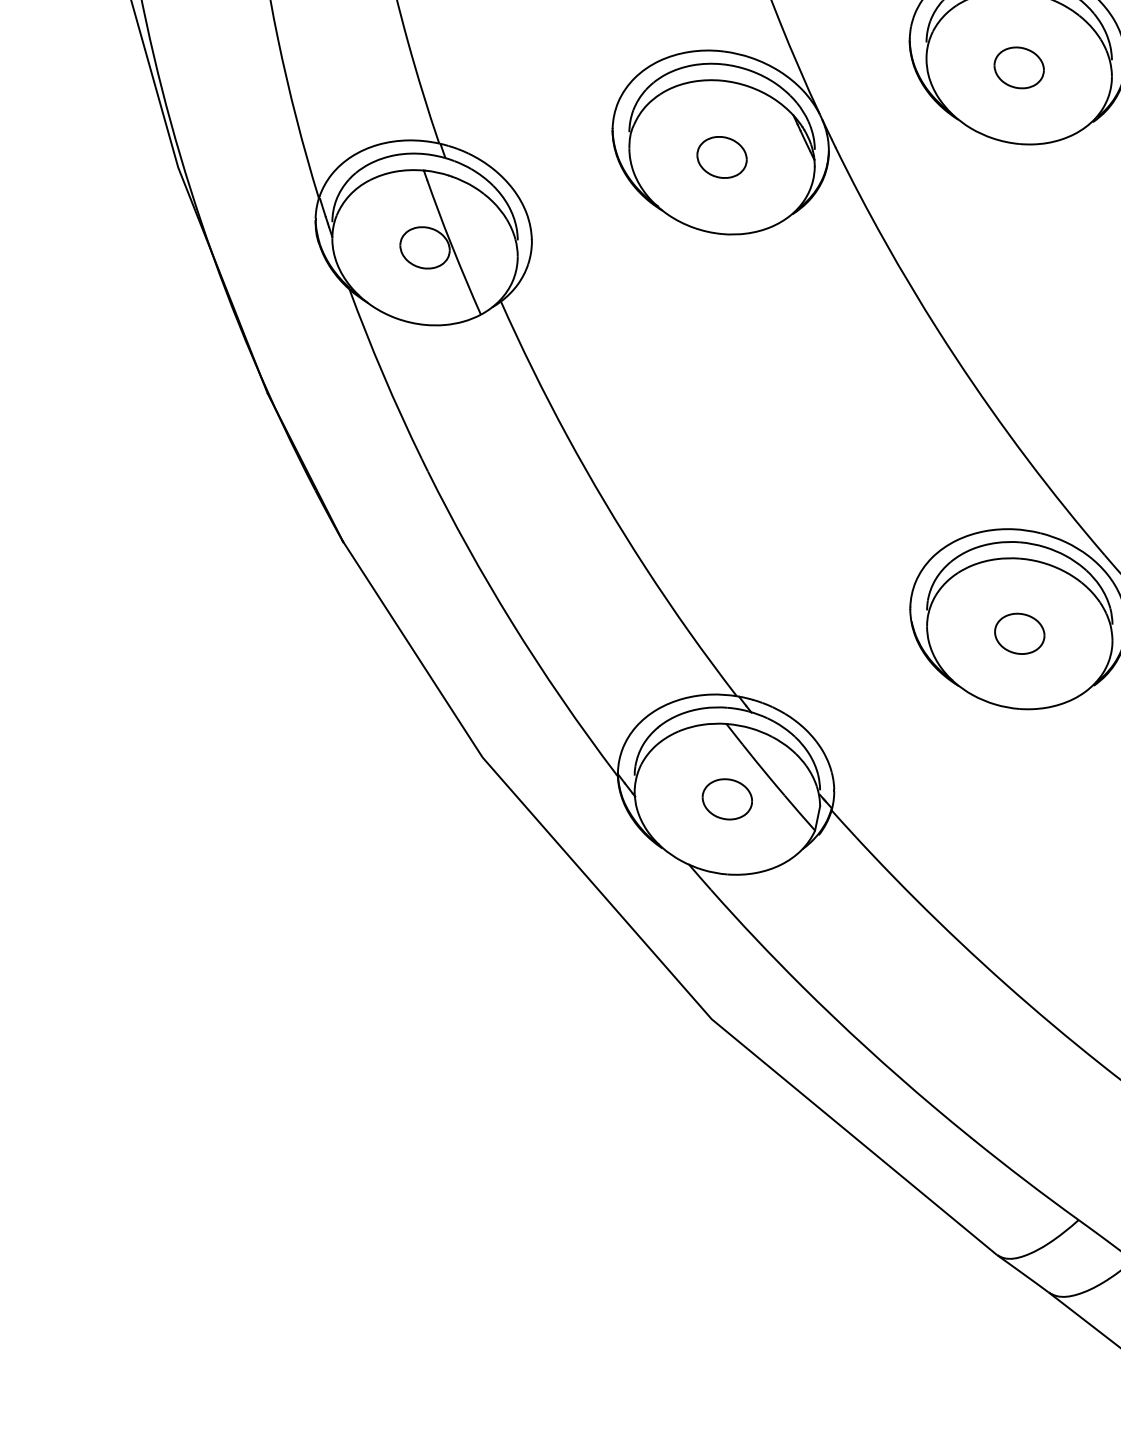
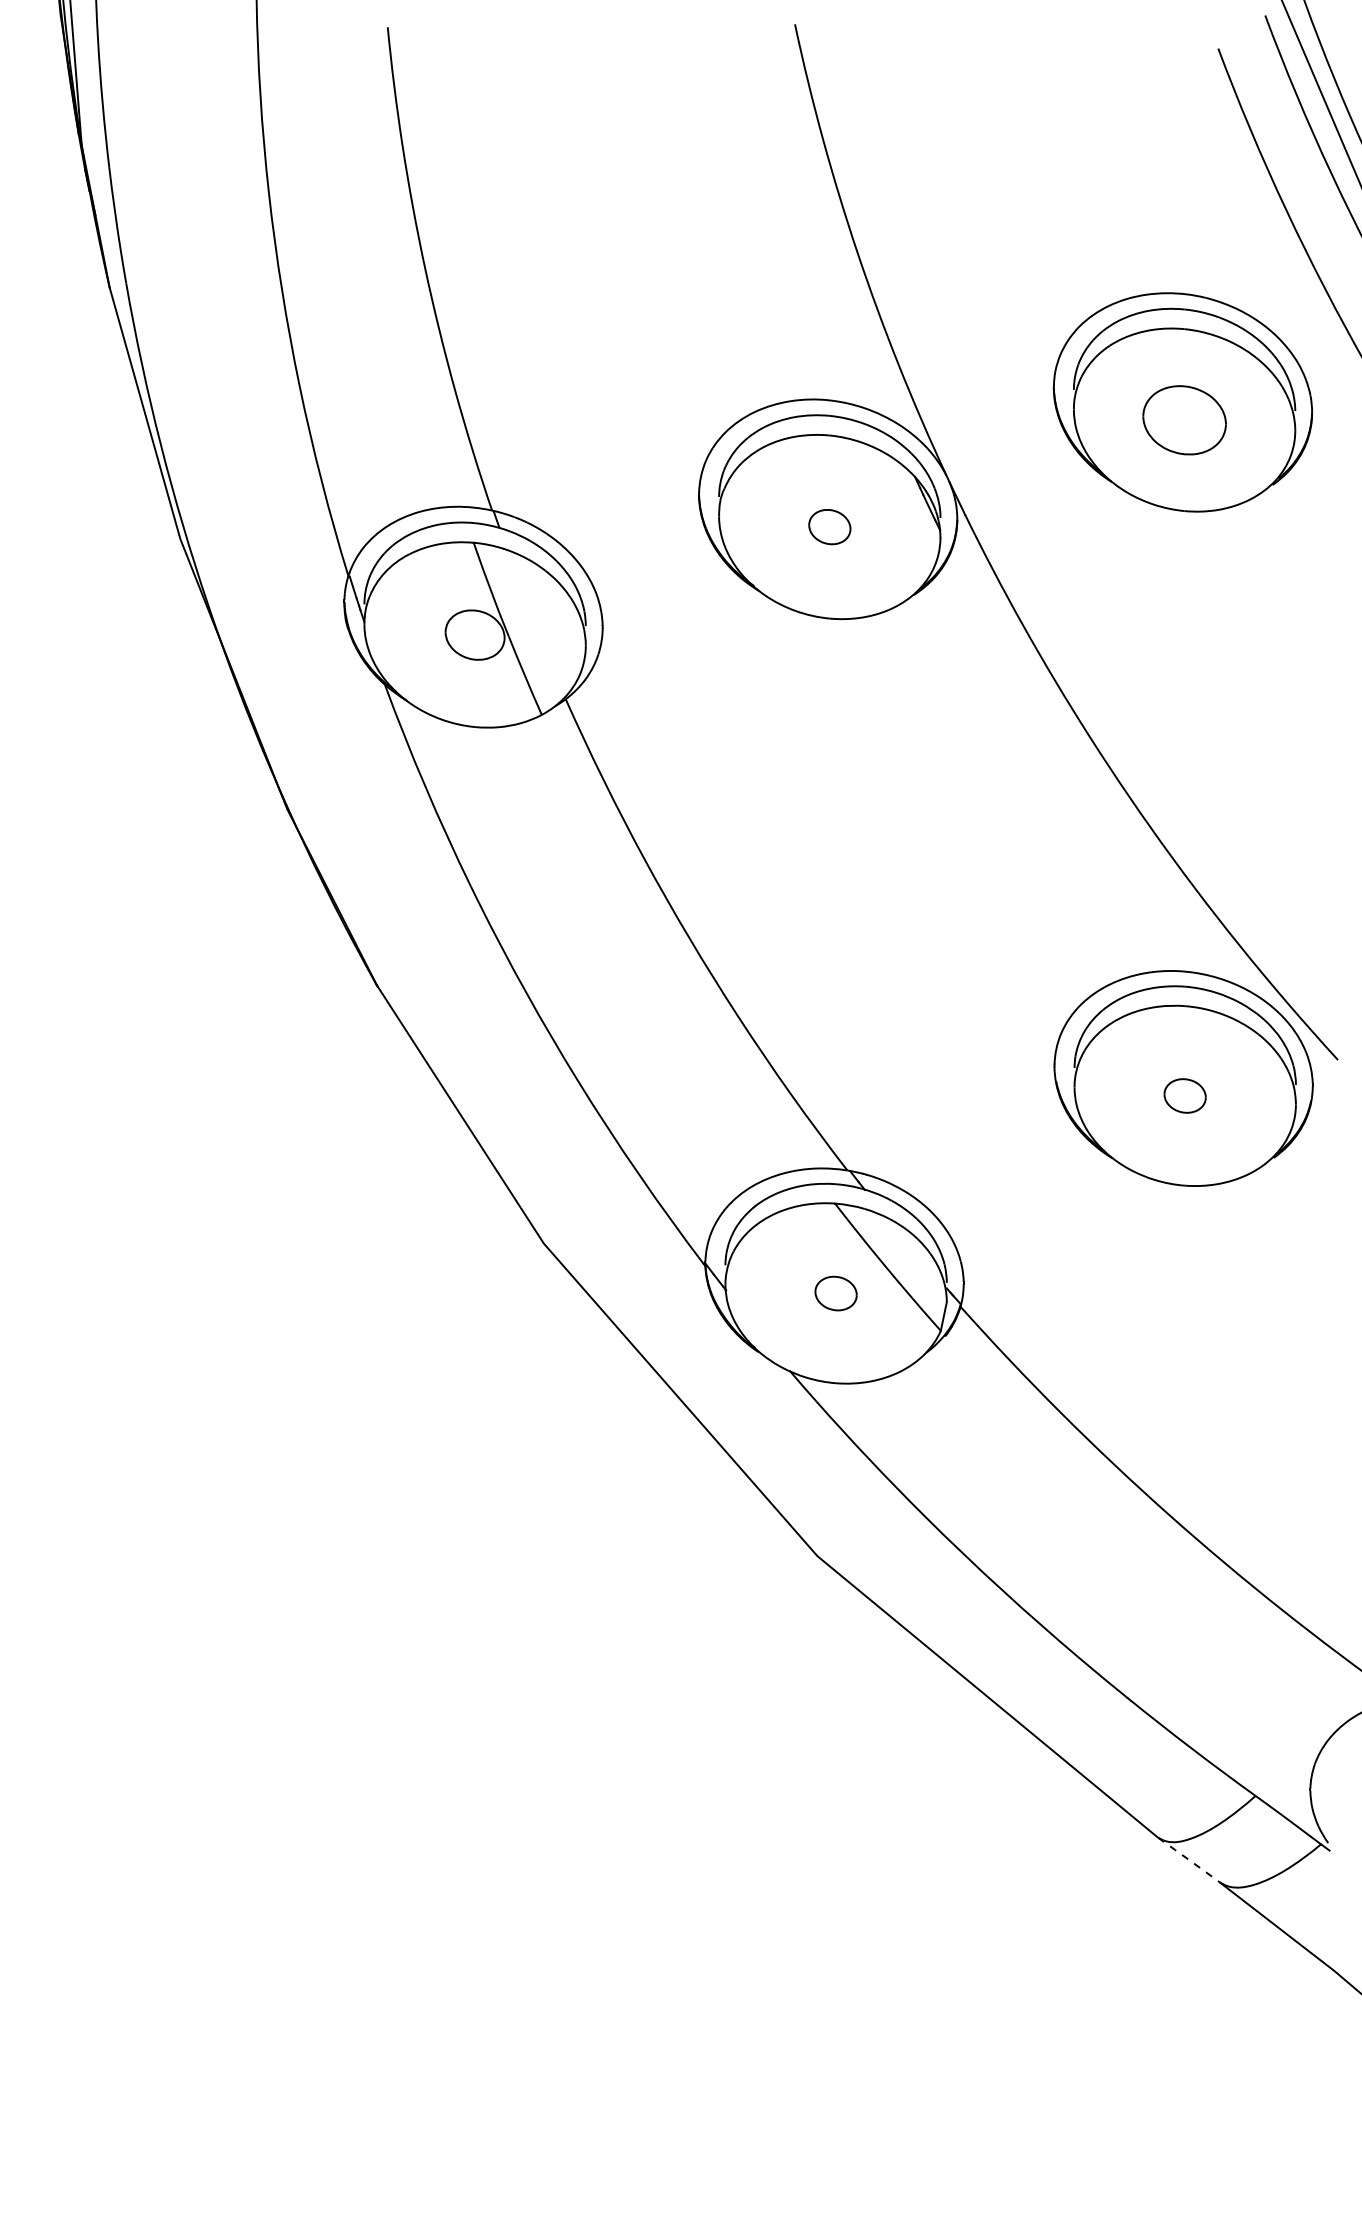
part: (1019, 67) -> (1184, 419), size x1.4
part: (721, 156) -> (829, 526), size x0.7
part: (1019, 633) -> (1184, 1095), size x0.7
part: (726, 799) -> (835, 1293), size x0.7
line: (1022, 1273) -> (1188, 1859), solid -> dashed

